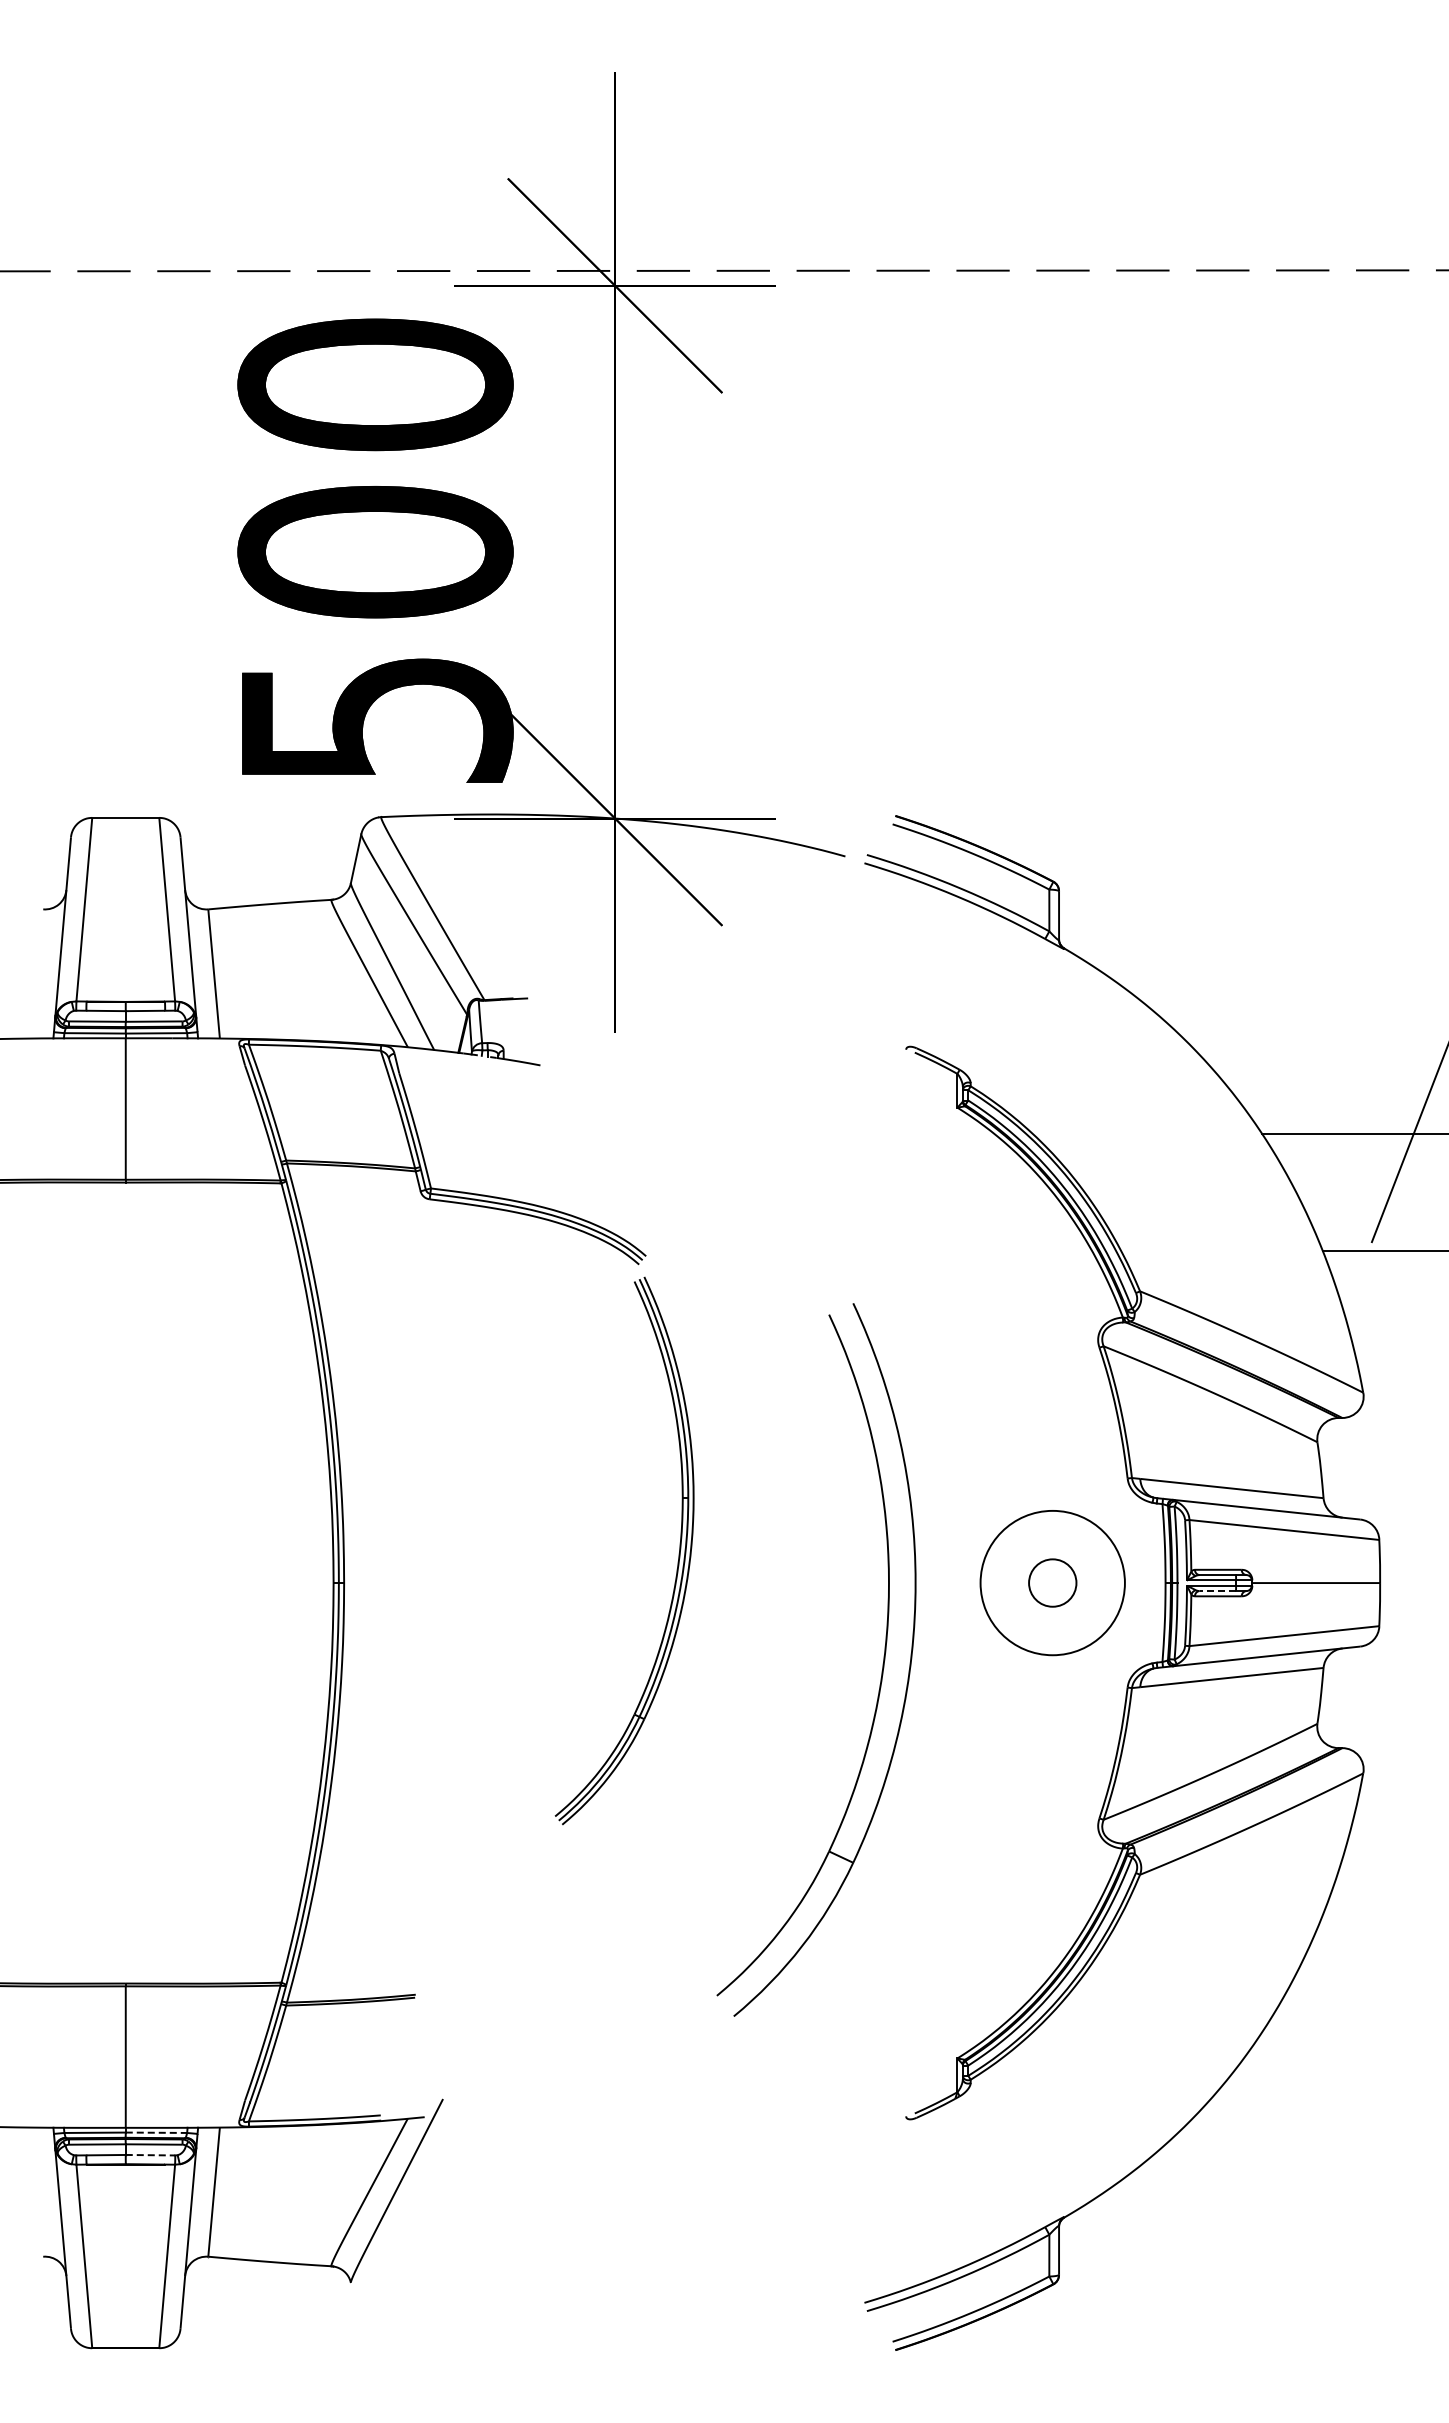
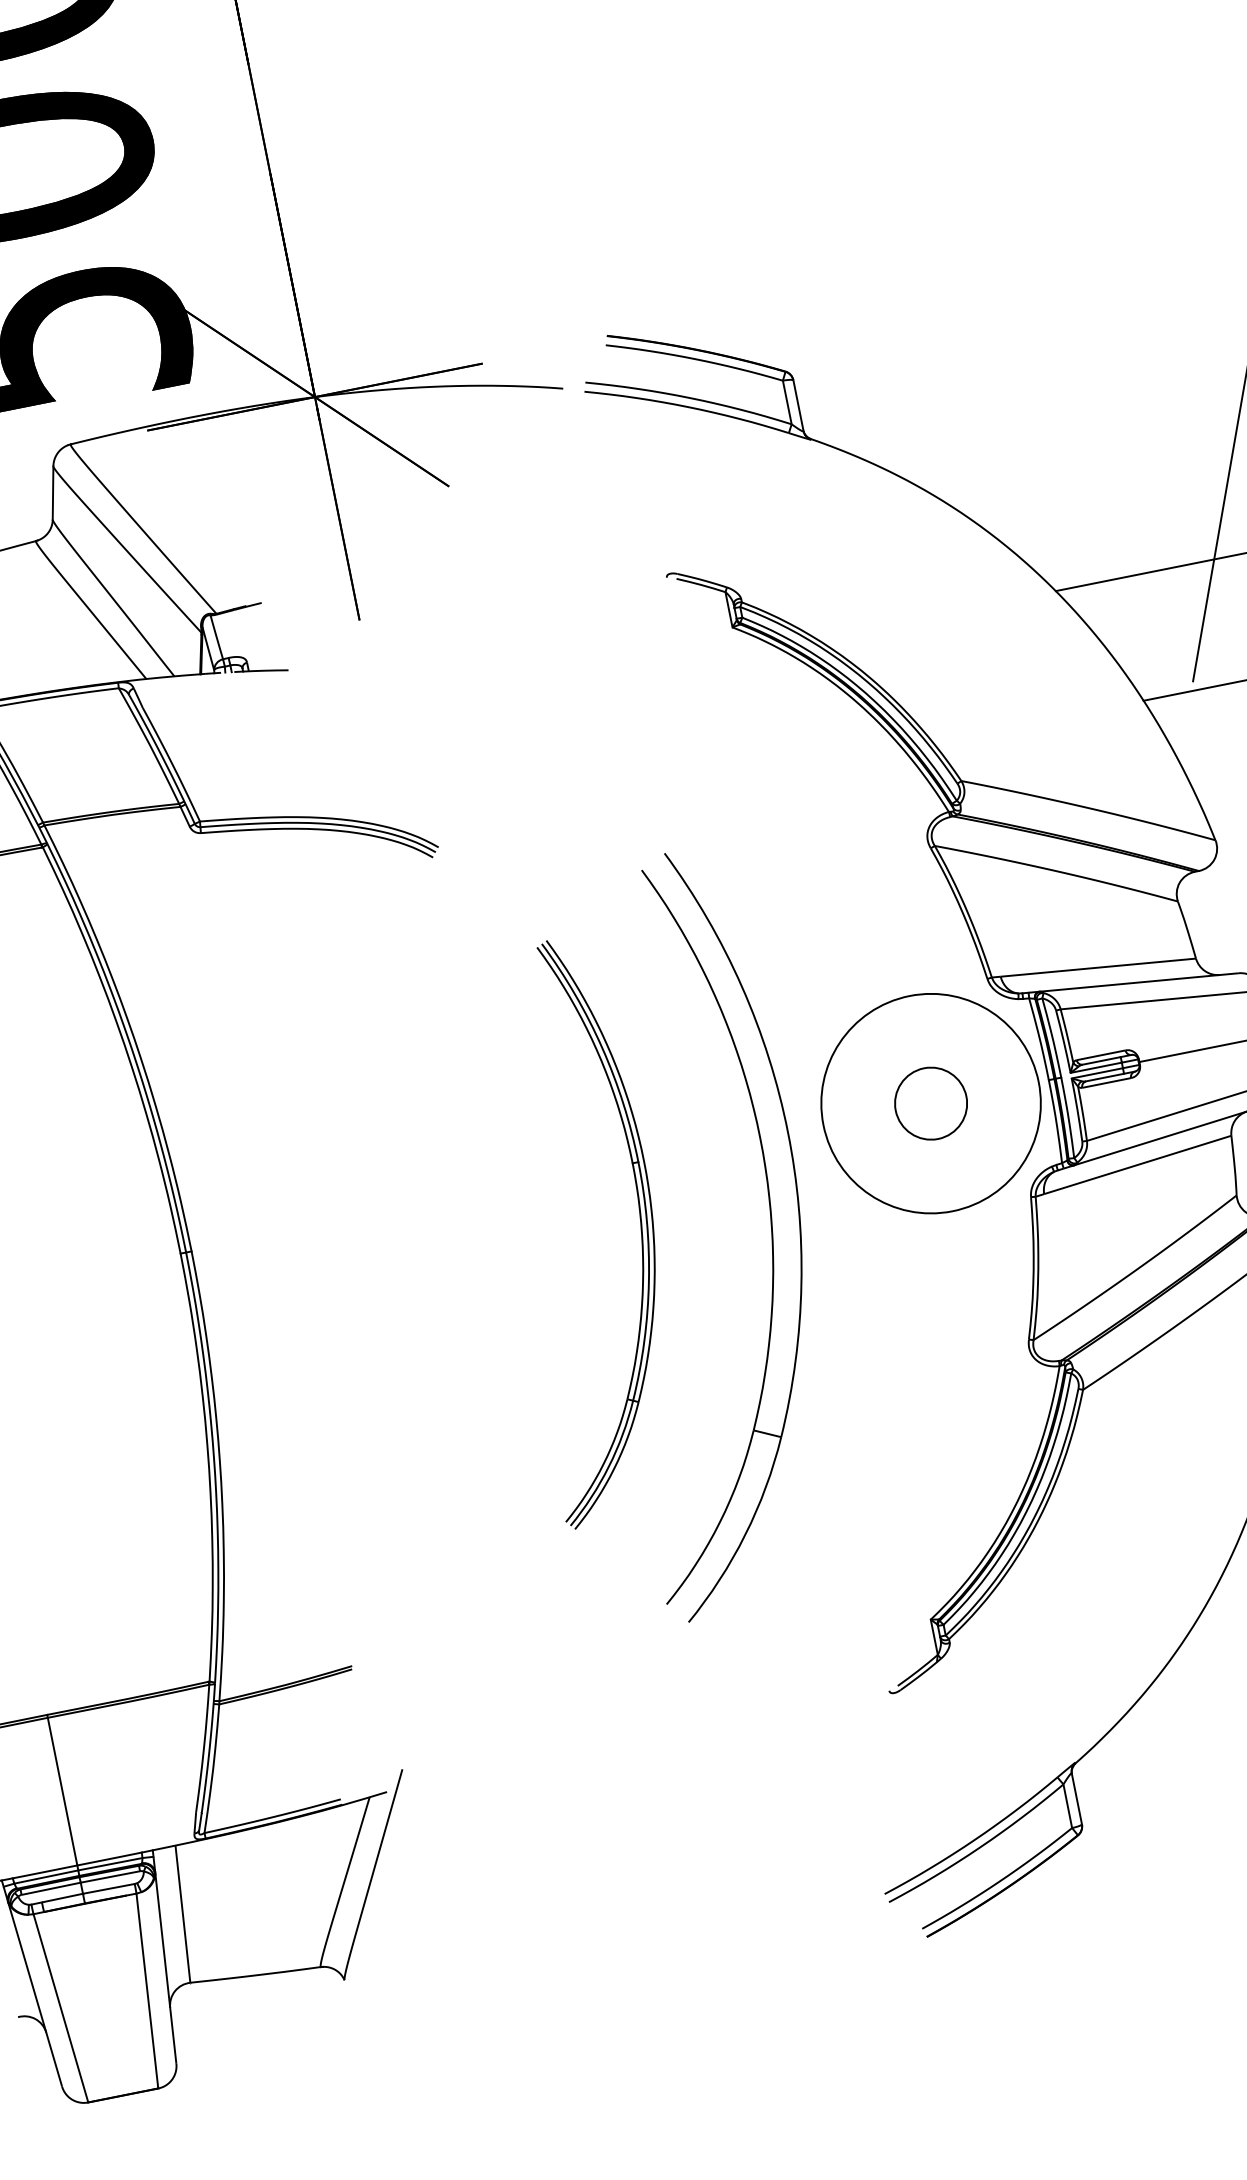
part: (678, 1553) -> (639, 1222), moved
circle: (1052, 1582) -> (930, 1103), size x1.43
circle: (1052, 1582) -> (930, 1103), size x1.43
line: (1217, 1591) -> (1104, 1078), dashed -> solid
line: (157, 2132) -> (111, 1863), dashed -> solid
line: (149, 2155) -> (107, 1889), dashed -> solid

